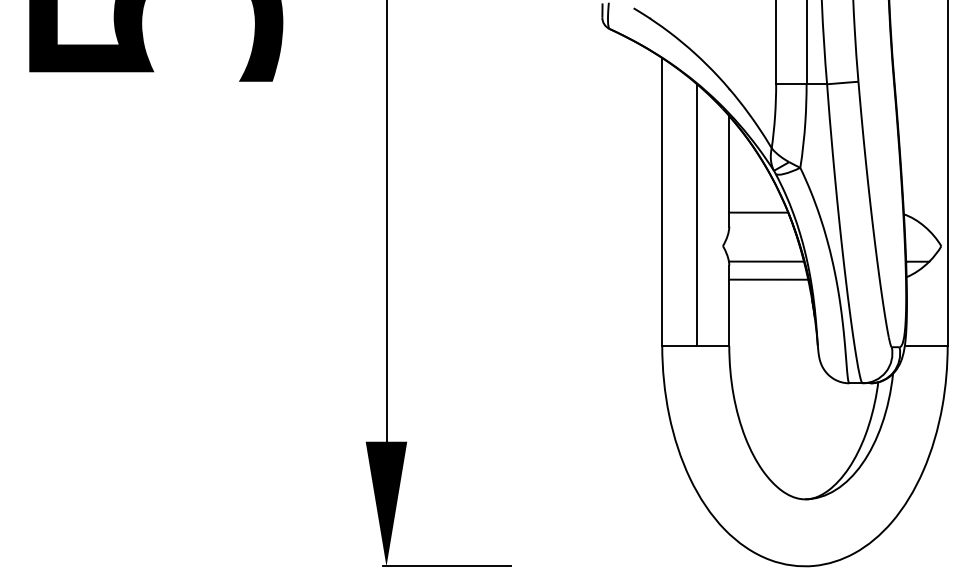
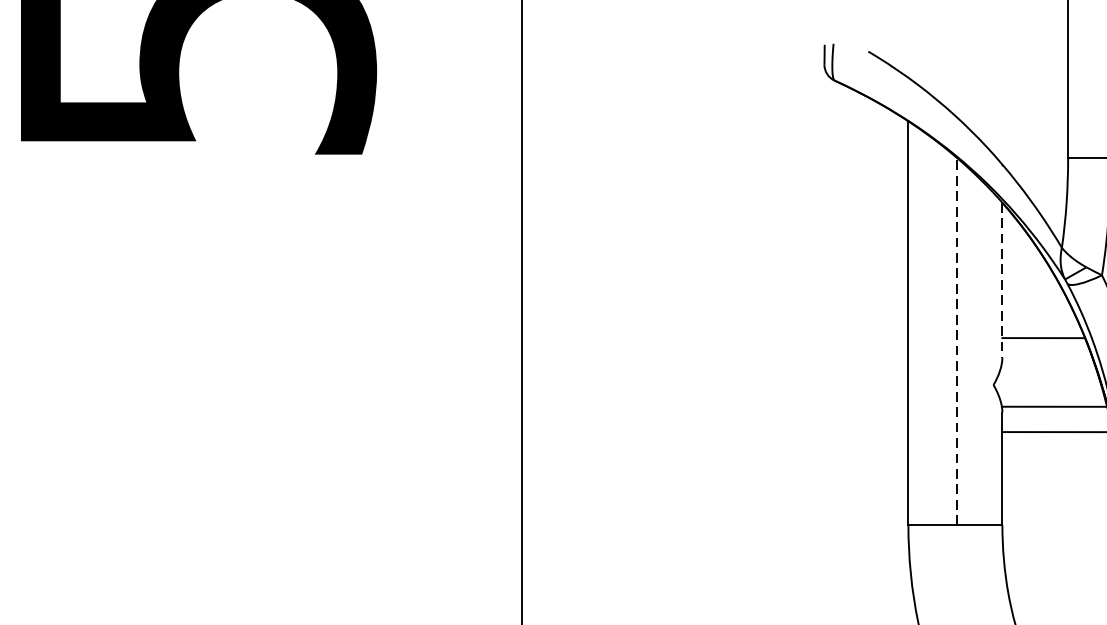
line: (729, 171) -> (1002, 280), solid -> dashed
line: (697, 215) -> (957, 342), solid -> dashed

